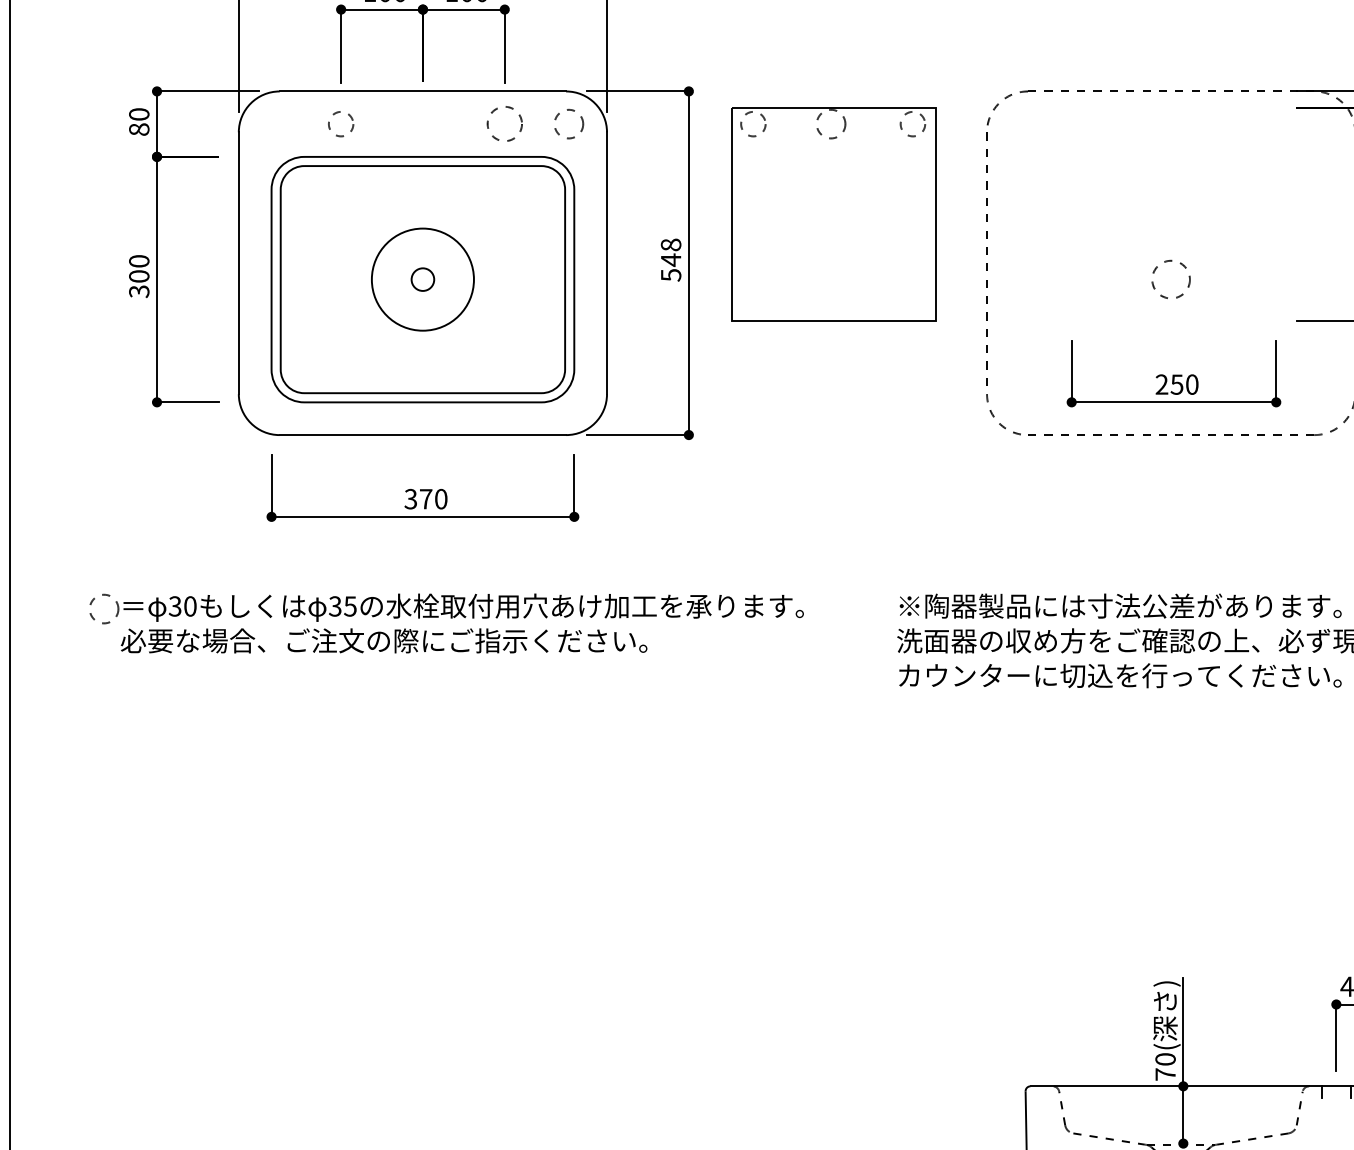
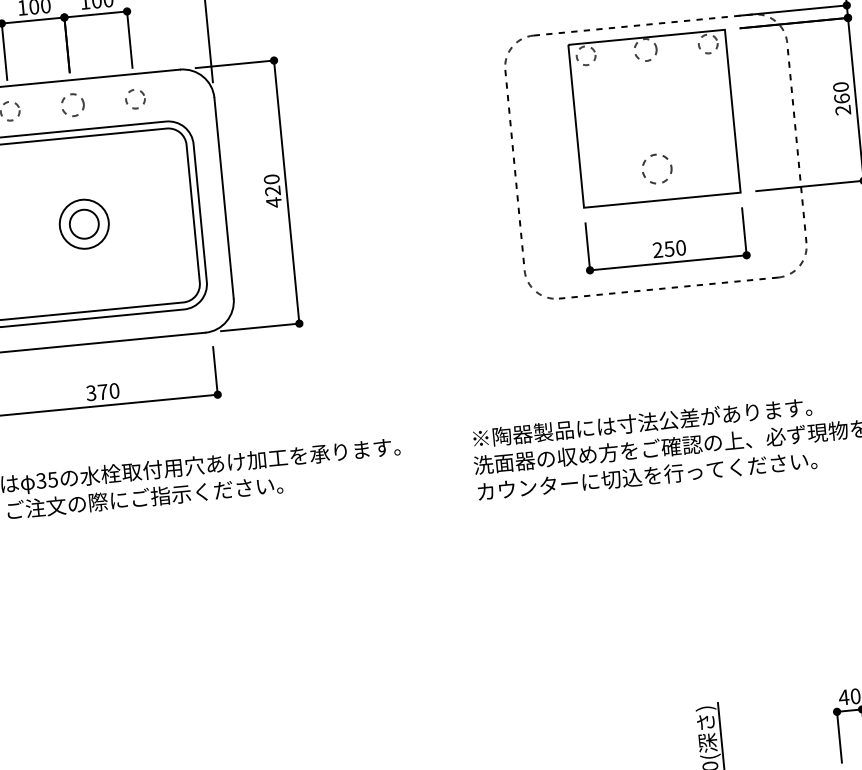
circle: (569, 123) -> (73, 104), moved
circle: (504, 124) -> (135, 99), size x0.71
part: (833, 214) -> (654, 119), moved
text: (670, 260) -> (272, 191), 548 -> 420
circle: (422, 279) -> (83, 224), size x0.62
circle: (422, 279) -> (83, 224), size x1.67

